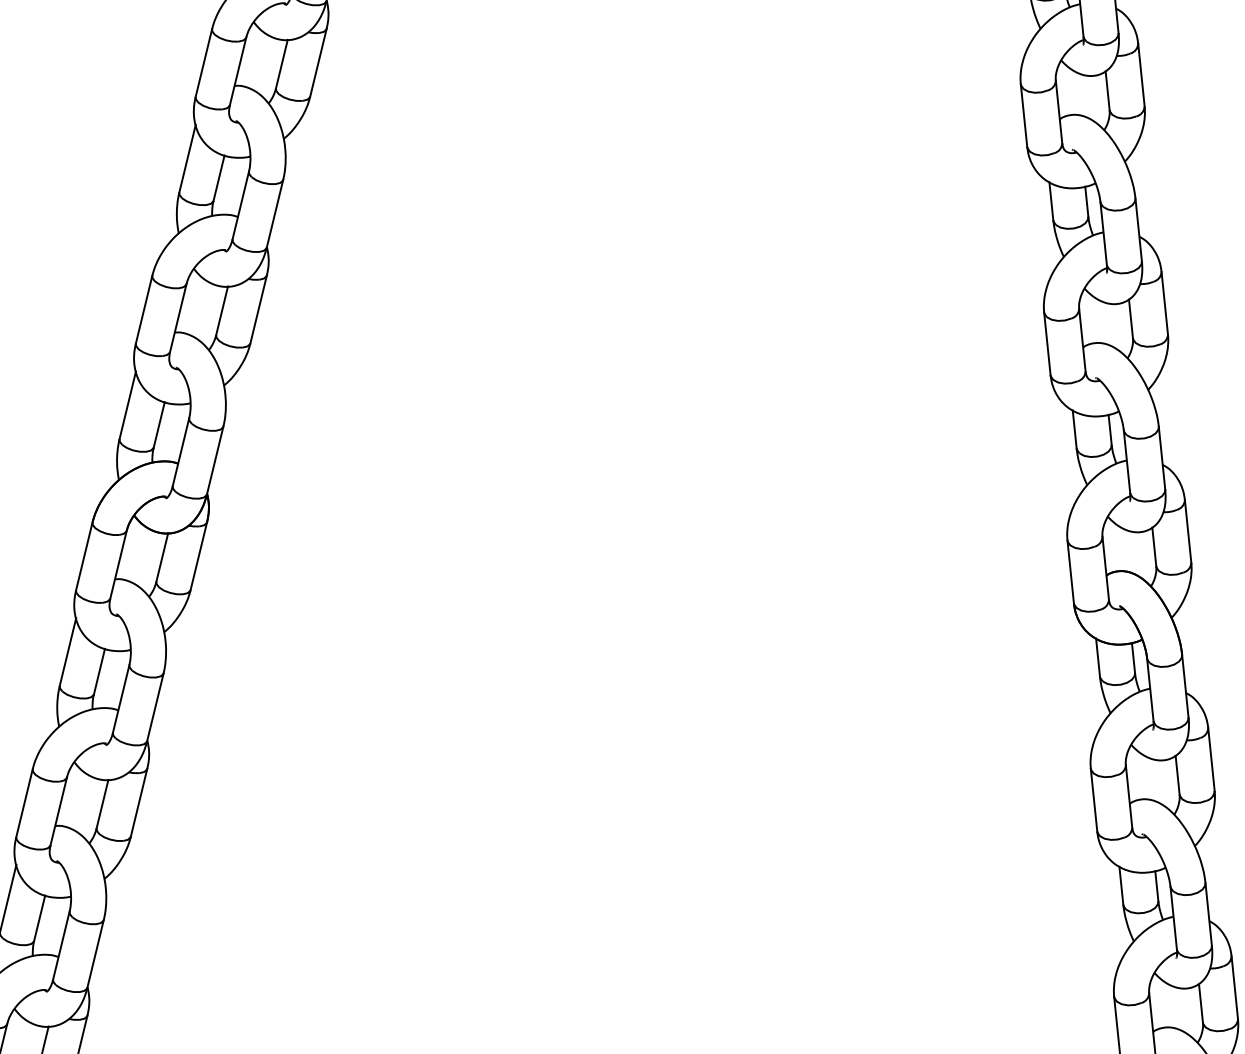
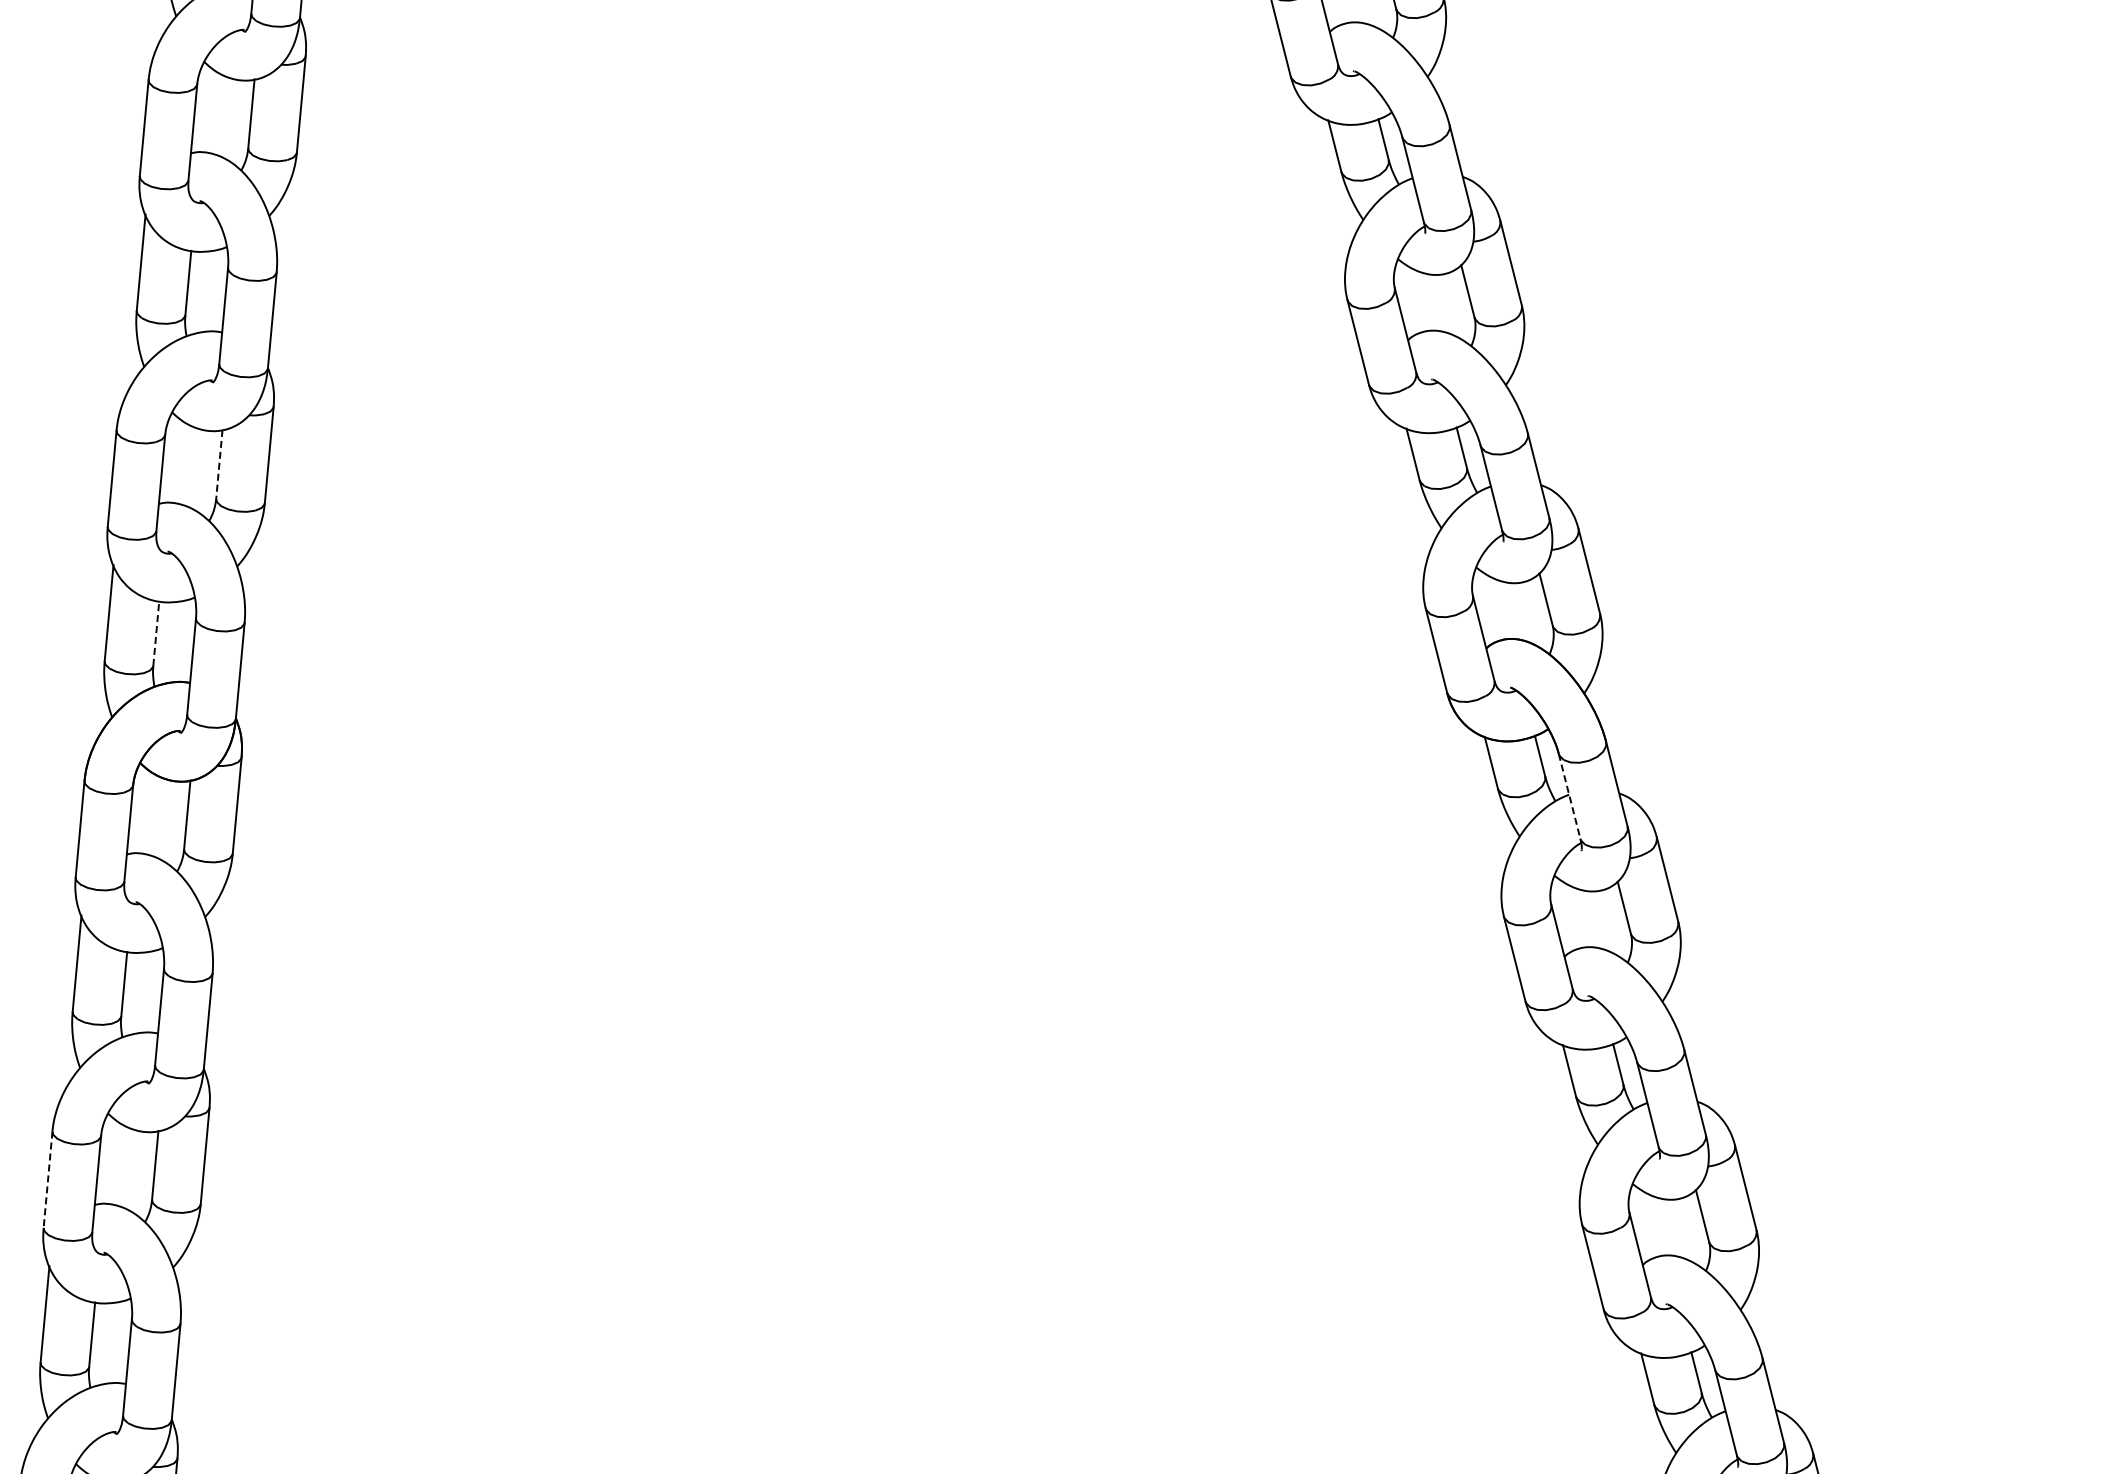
line: (222, 310) -> (219, 464), solid -> dashed
line: (159, 424) -> (156, 633), solid -> dashed
line: (1150, 689) -> (1569, 796), solid -> dashed
line: (24, 803) -> (48, 1180), solid -> dashed

